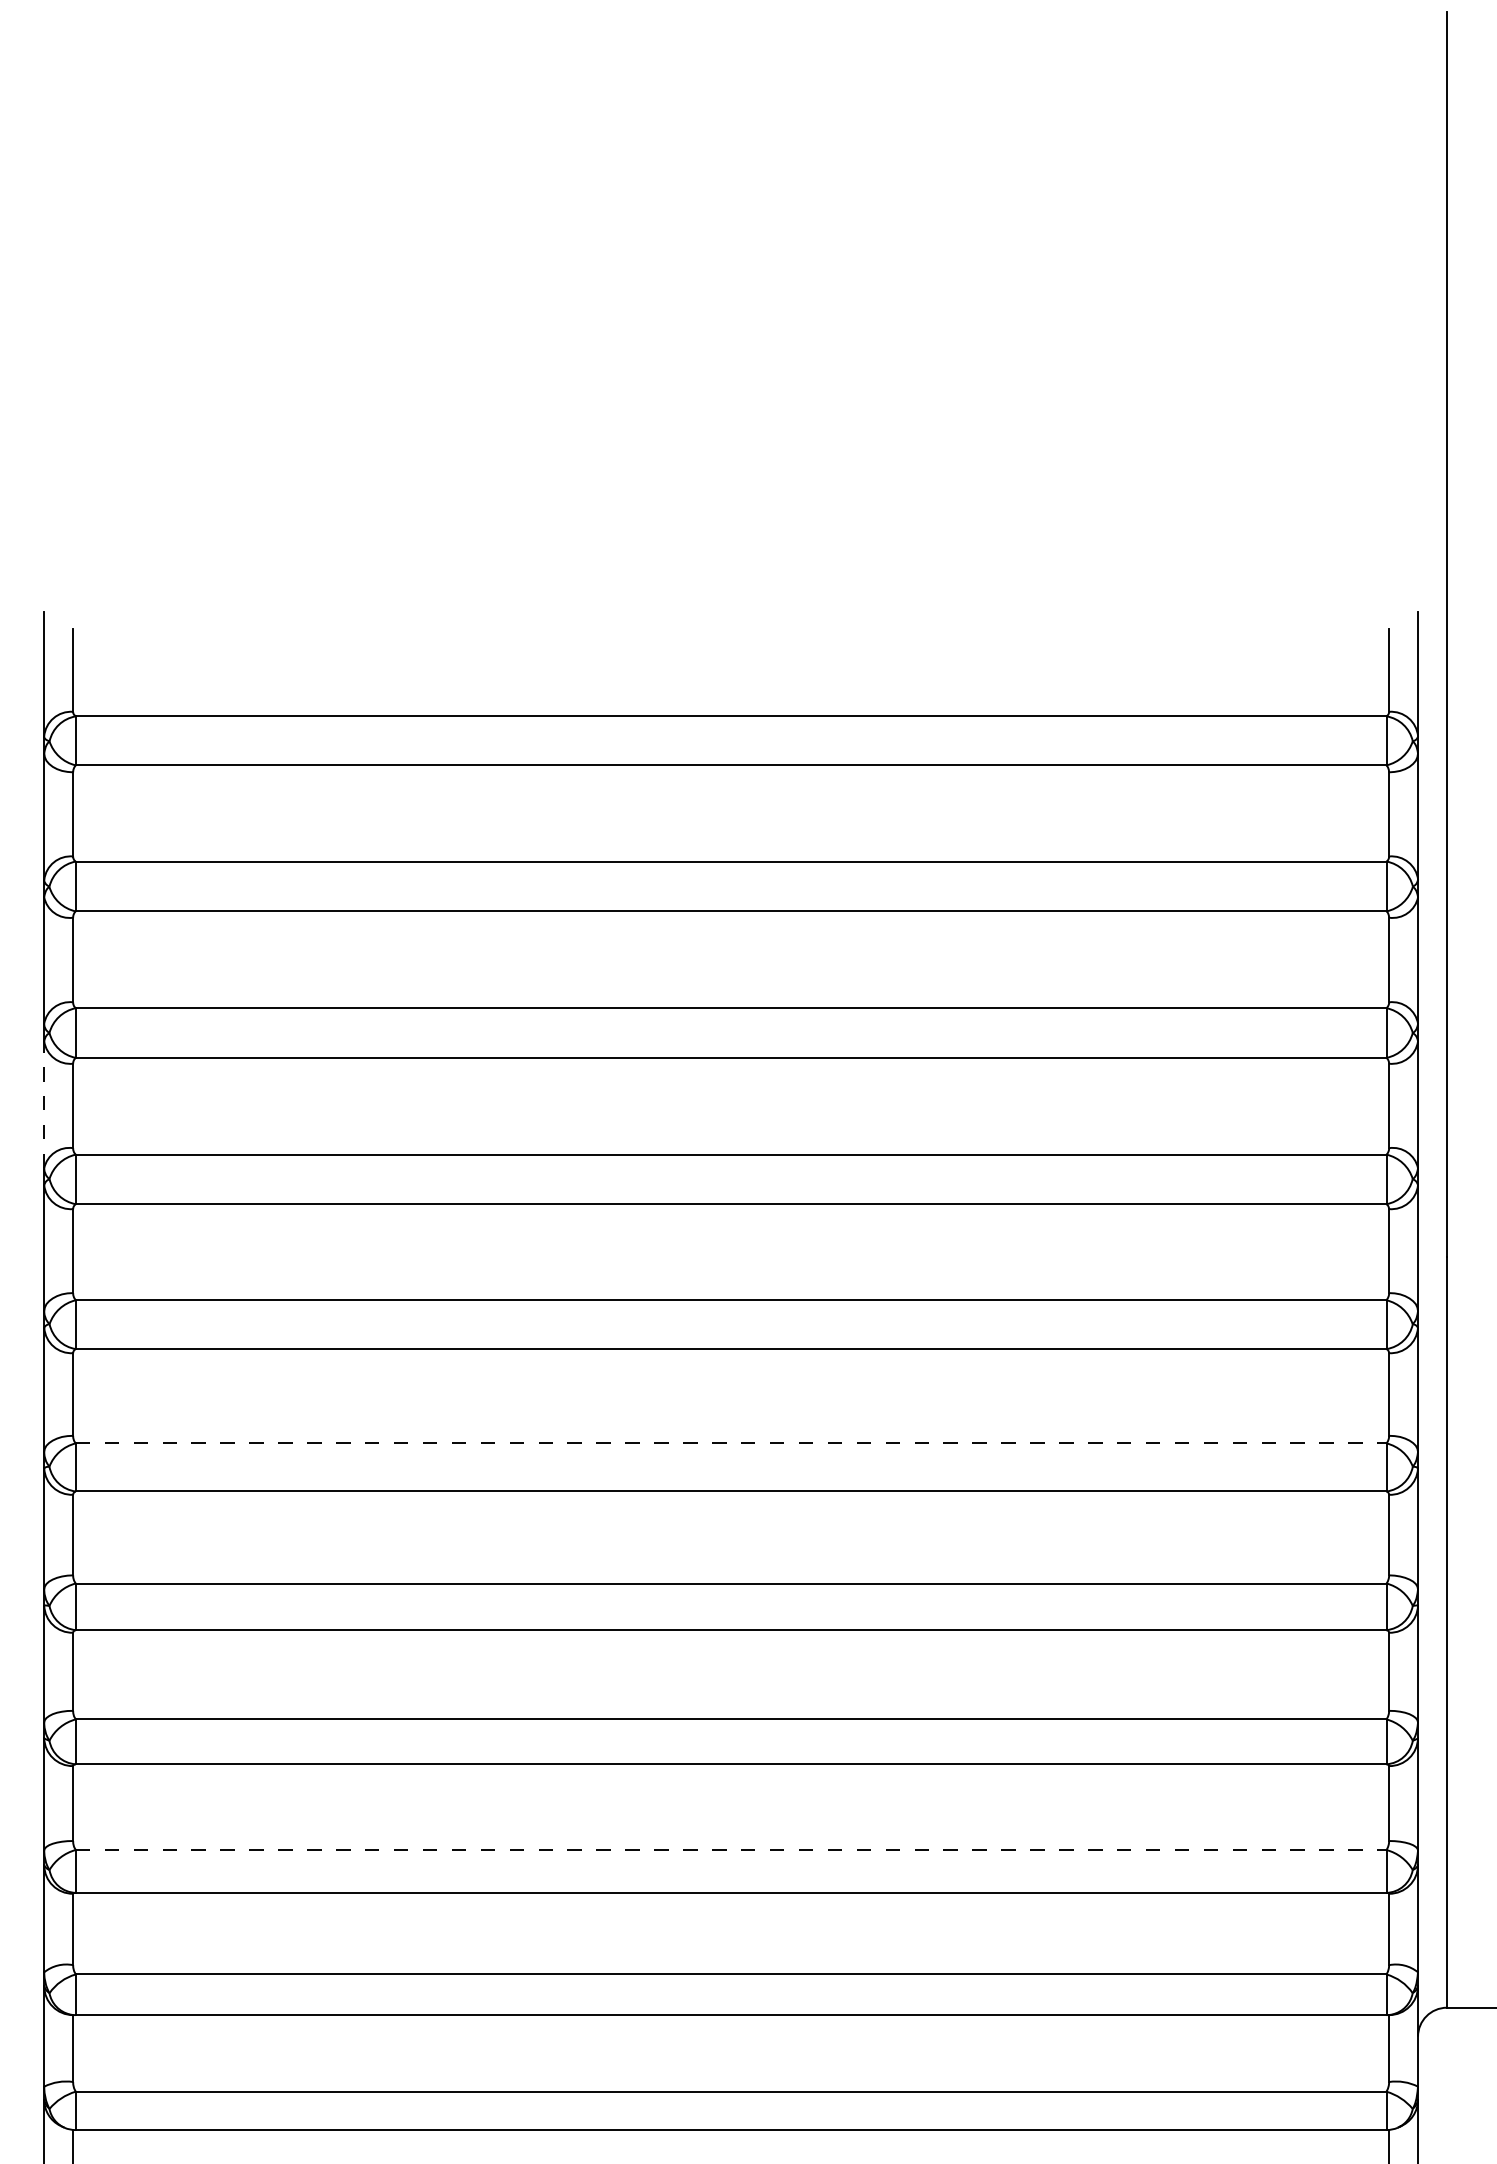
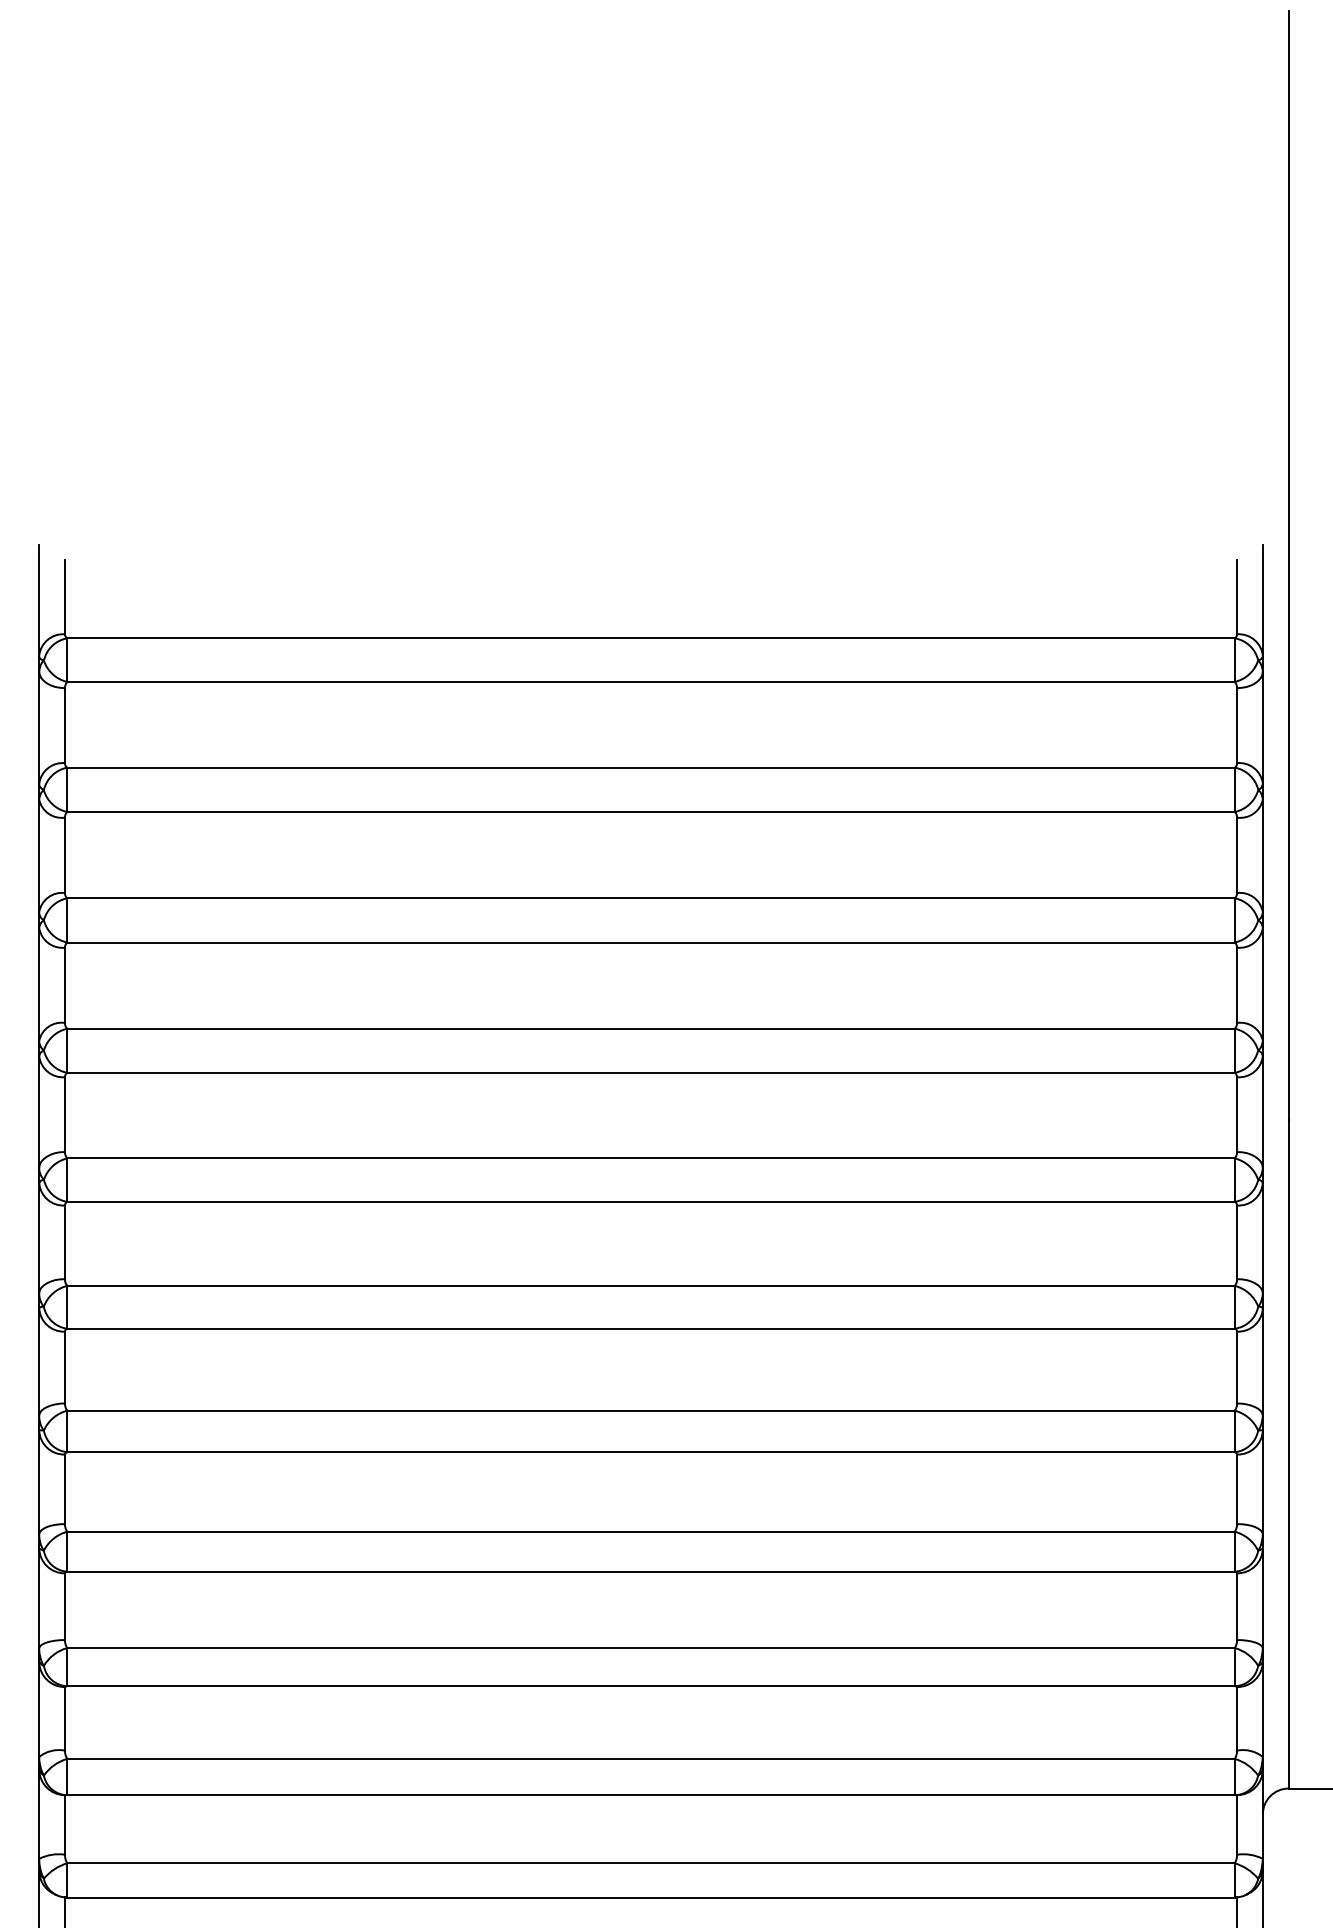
line: (44, 1104) -> (39, 984), dashed -> solid
line: (731, 1443) -> (651, 1285), dashed -> solid
line: (731, 1849) -> (651, 1647), dashed -> solid

